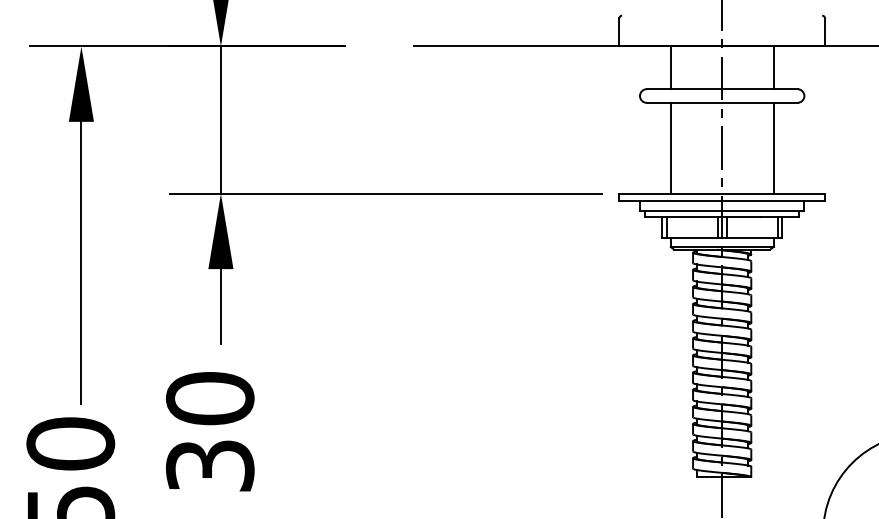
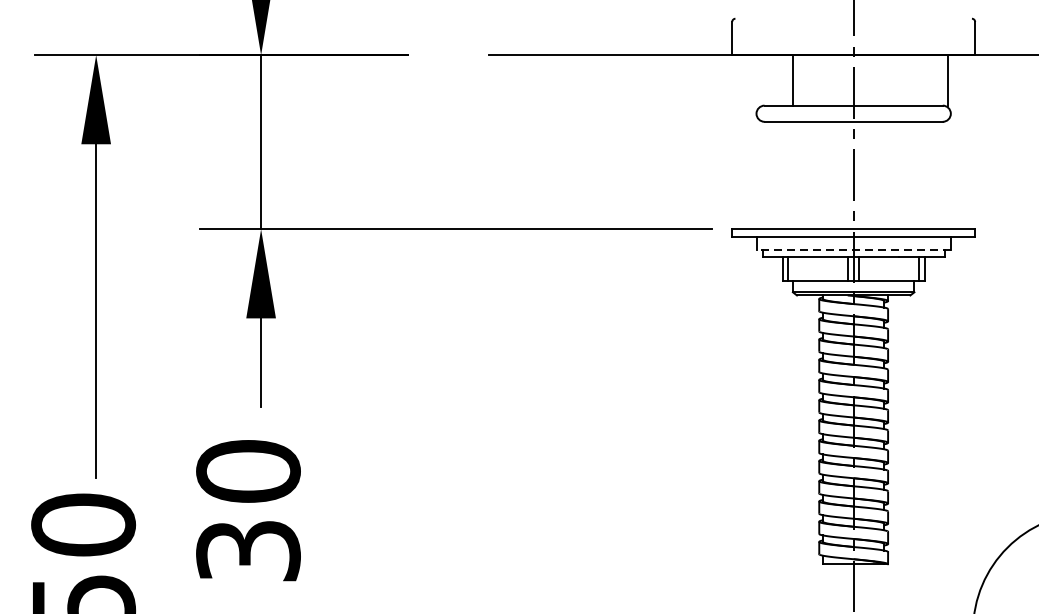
line: (773, 67) -> (947, 80), moved
line: (670, 147) -> (792, 174), removed
line: (773, 147) -> (914, 174), removed
line: (721, 210) -> (852, 249), solid -> dashed

